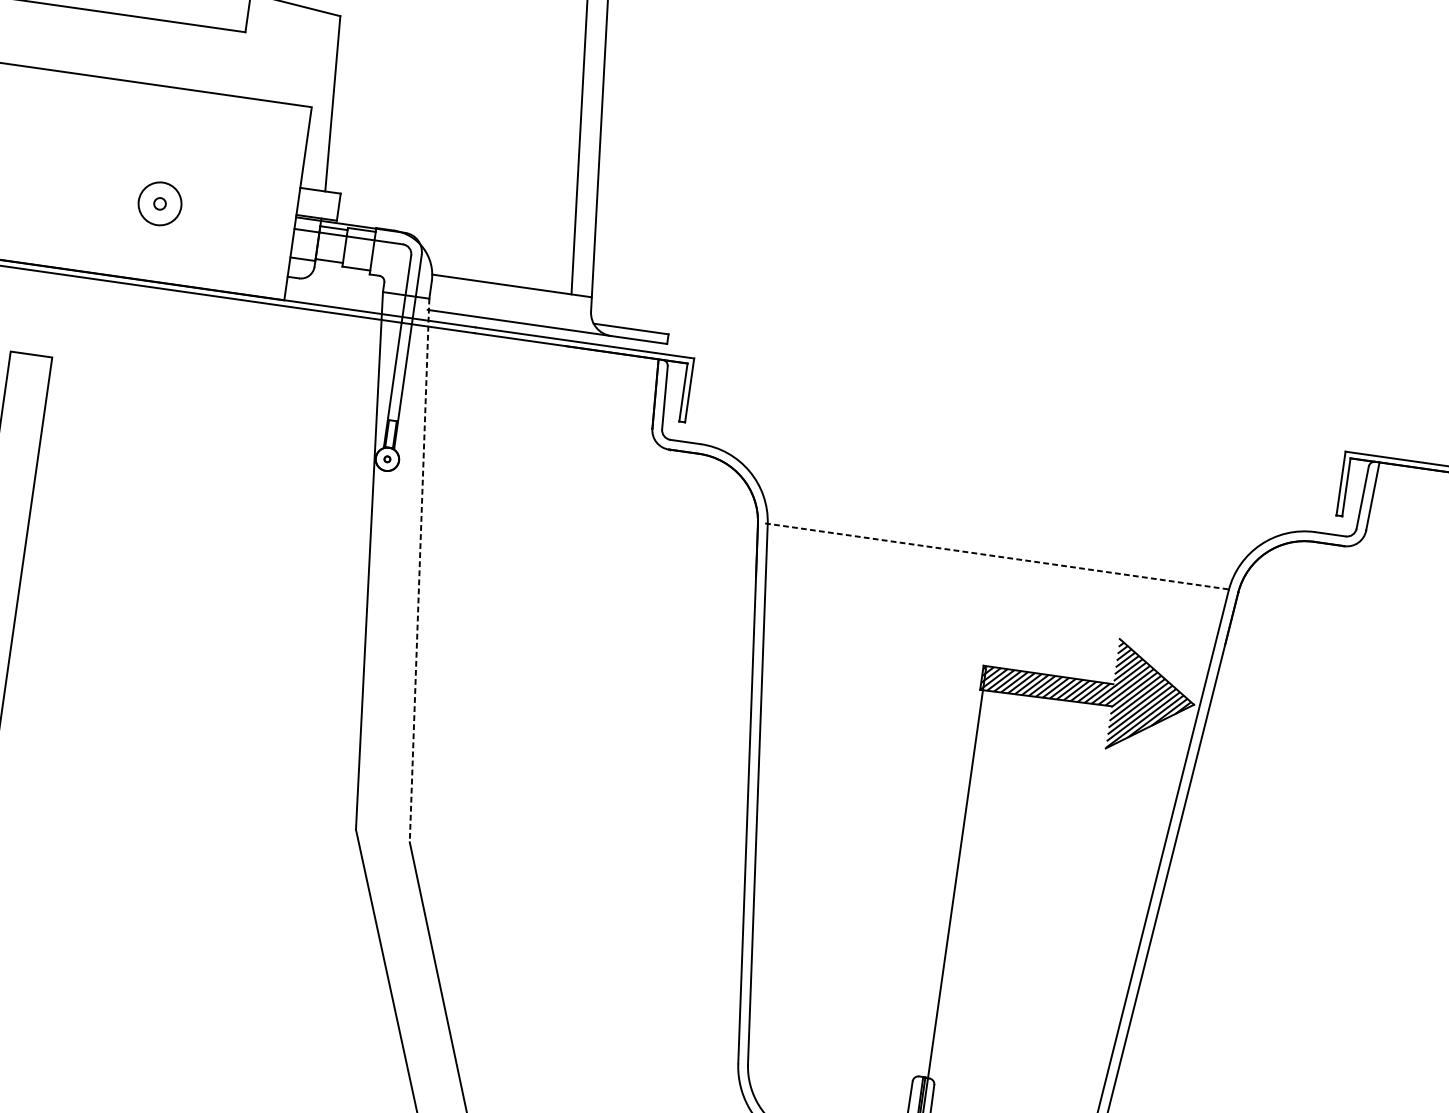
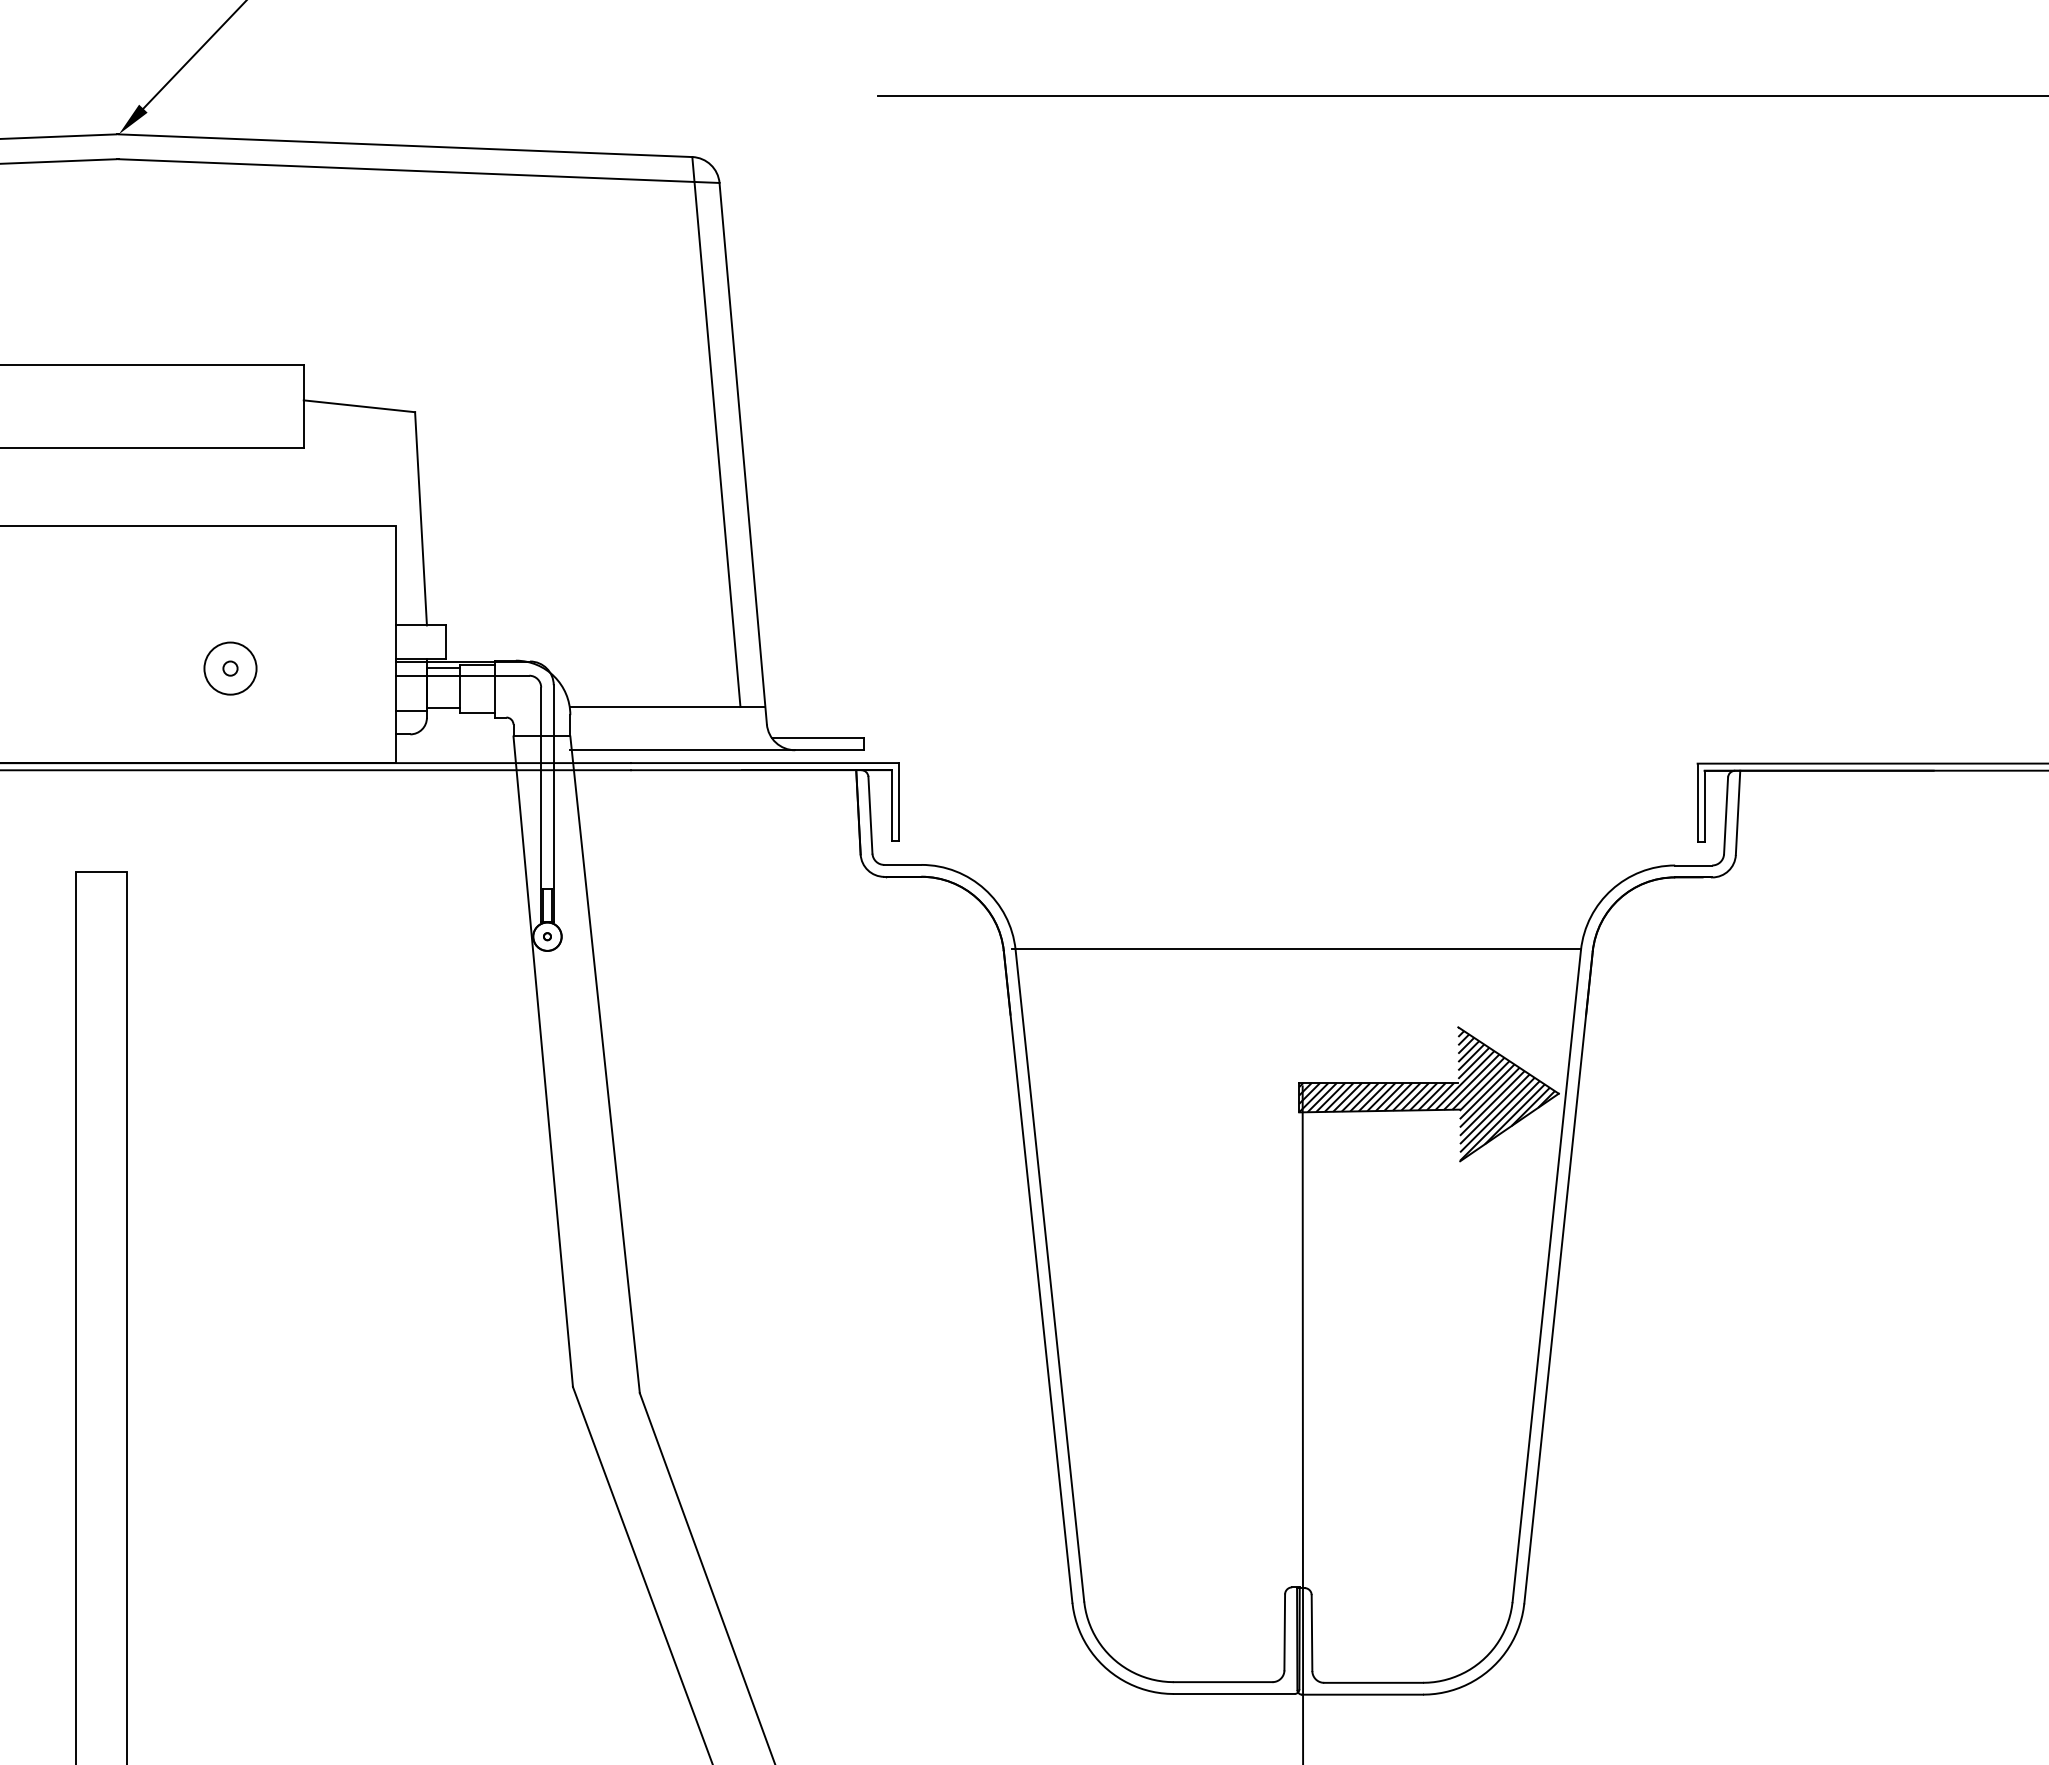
line: (997, 556) -> (1297, 949), dashed -> solid
line: (419, 571) -> (605, 1065), dashed -> solid

